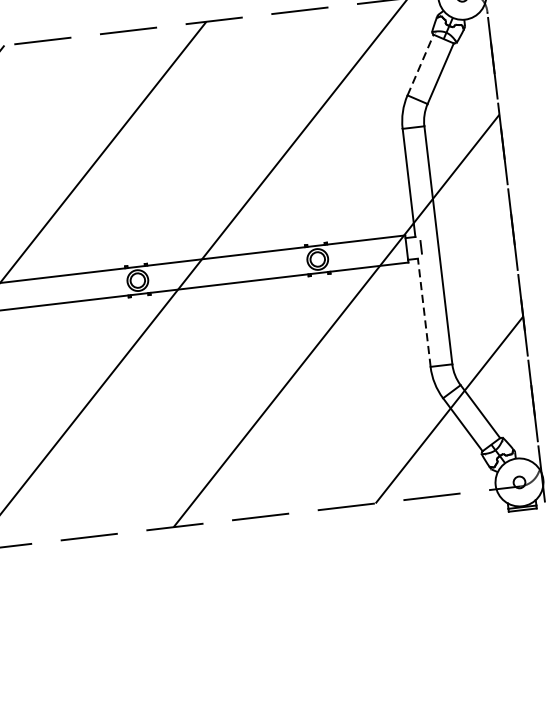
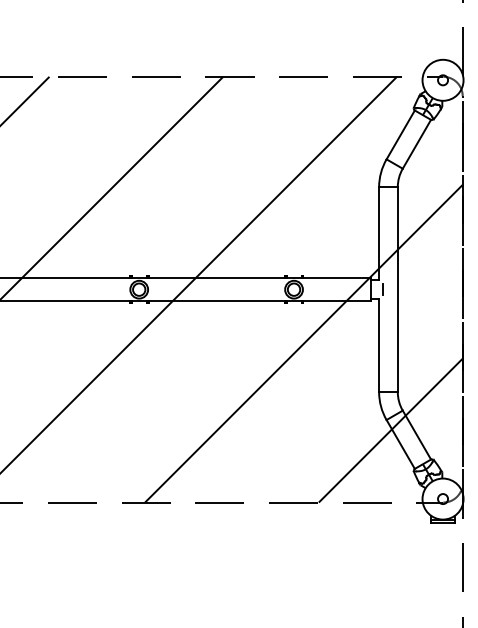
line: (420, 64) -> (400, 134), dashed -> solid
line: (424, 312) -> (379, 345), dashed -> solid

